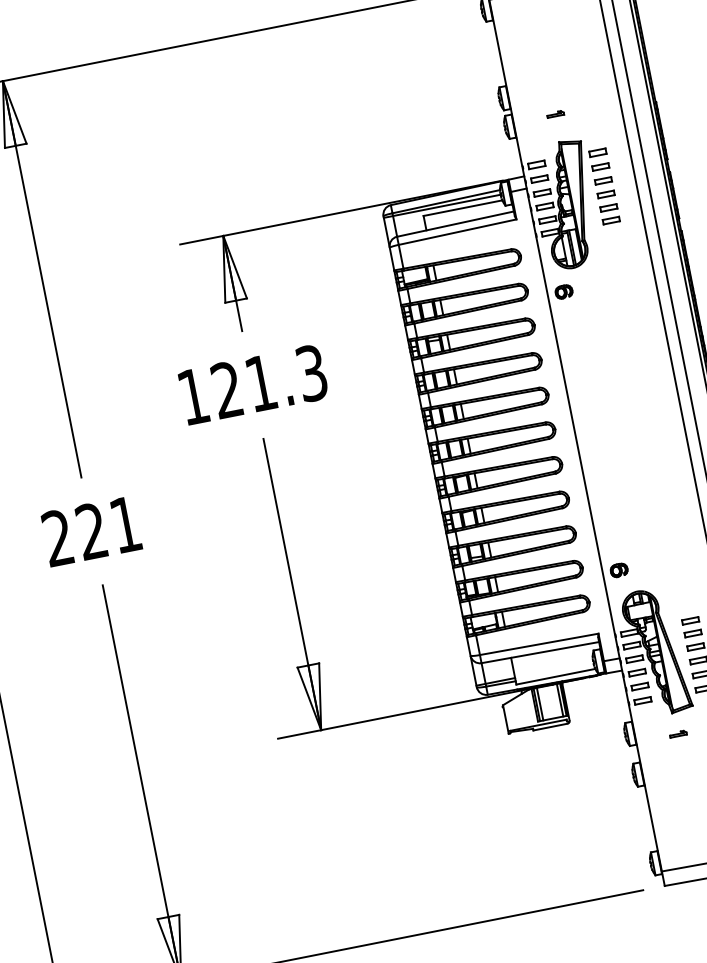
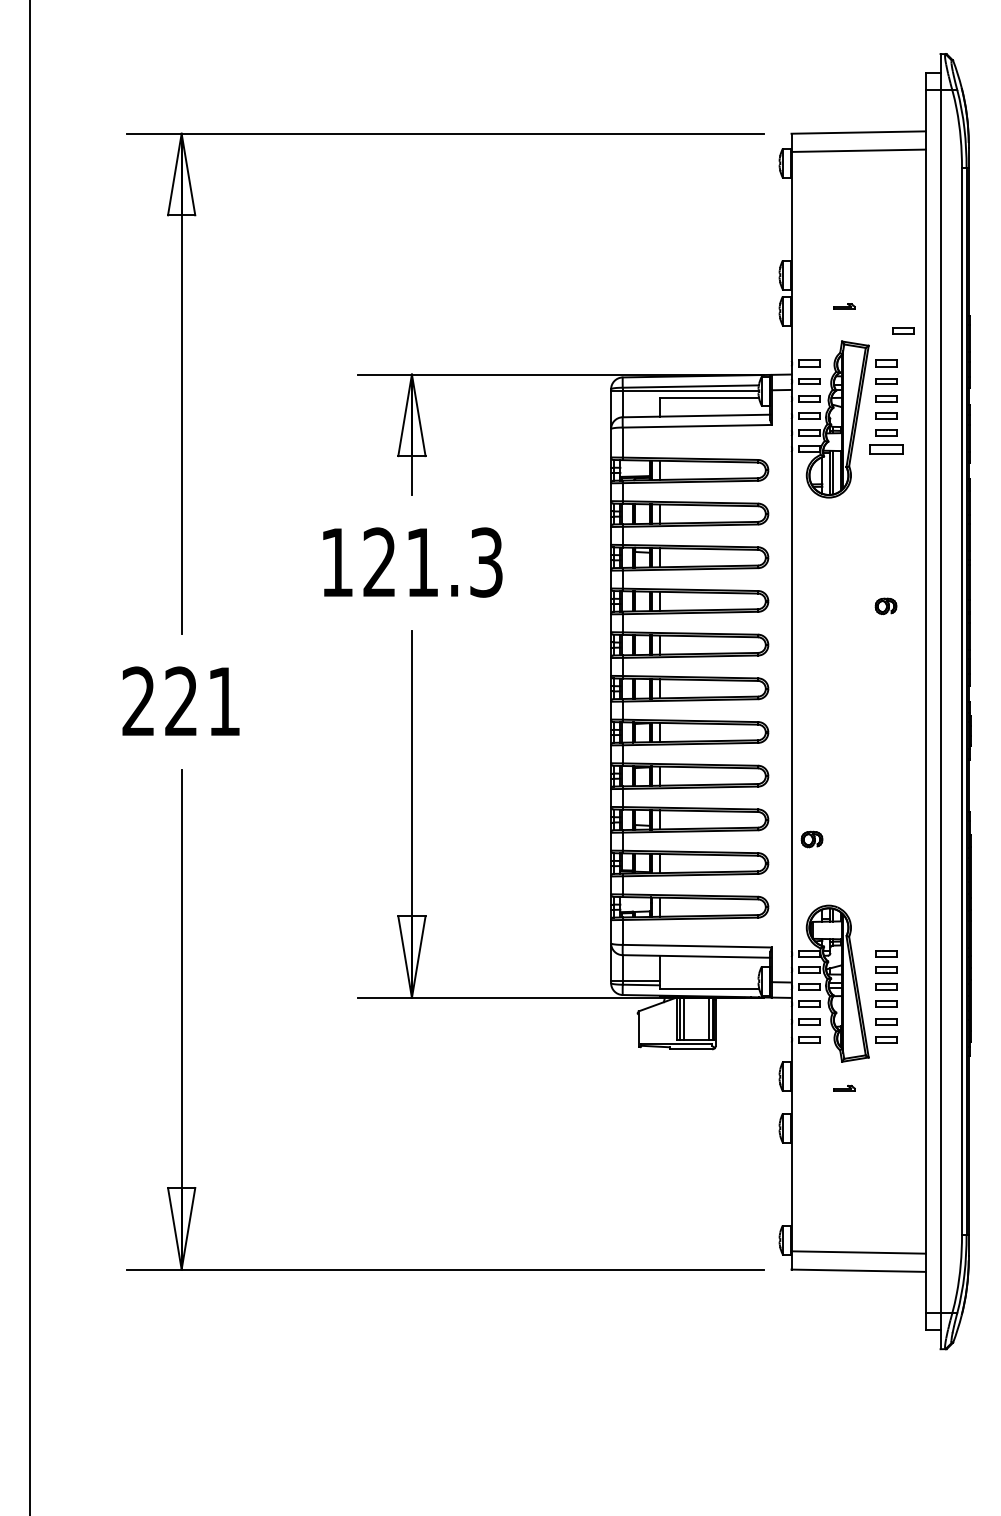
part: (606, 123) -> (903, 330), added
part: (611, 220) -> (886, 448), size x1.6
part: (563, 292) -> (885, 606), moved
part: (618, 570) -> (811, 839), moved

